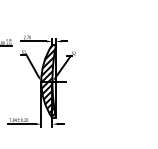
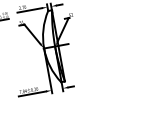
hatch: (48, 81) -> (51, 47), removed

